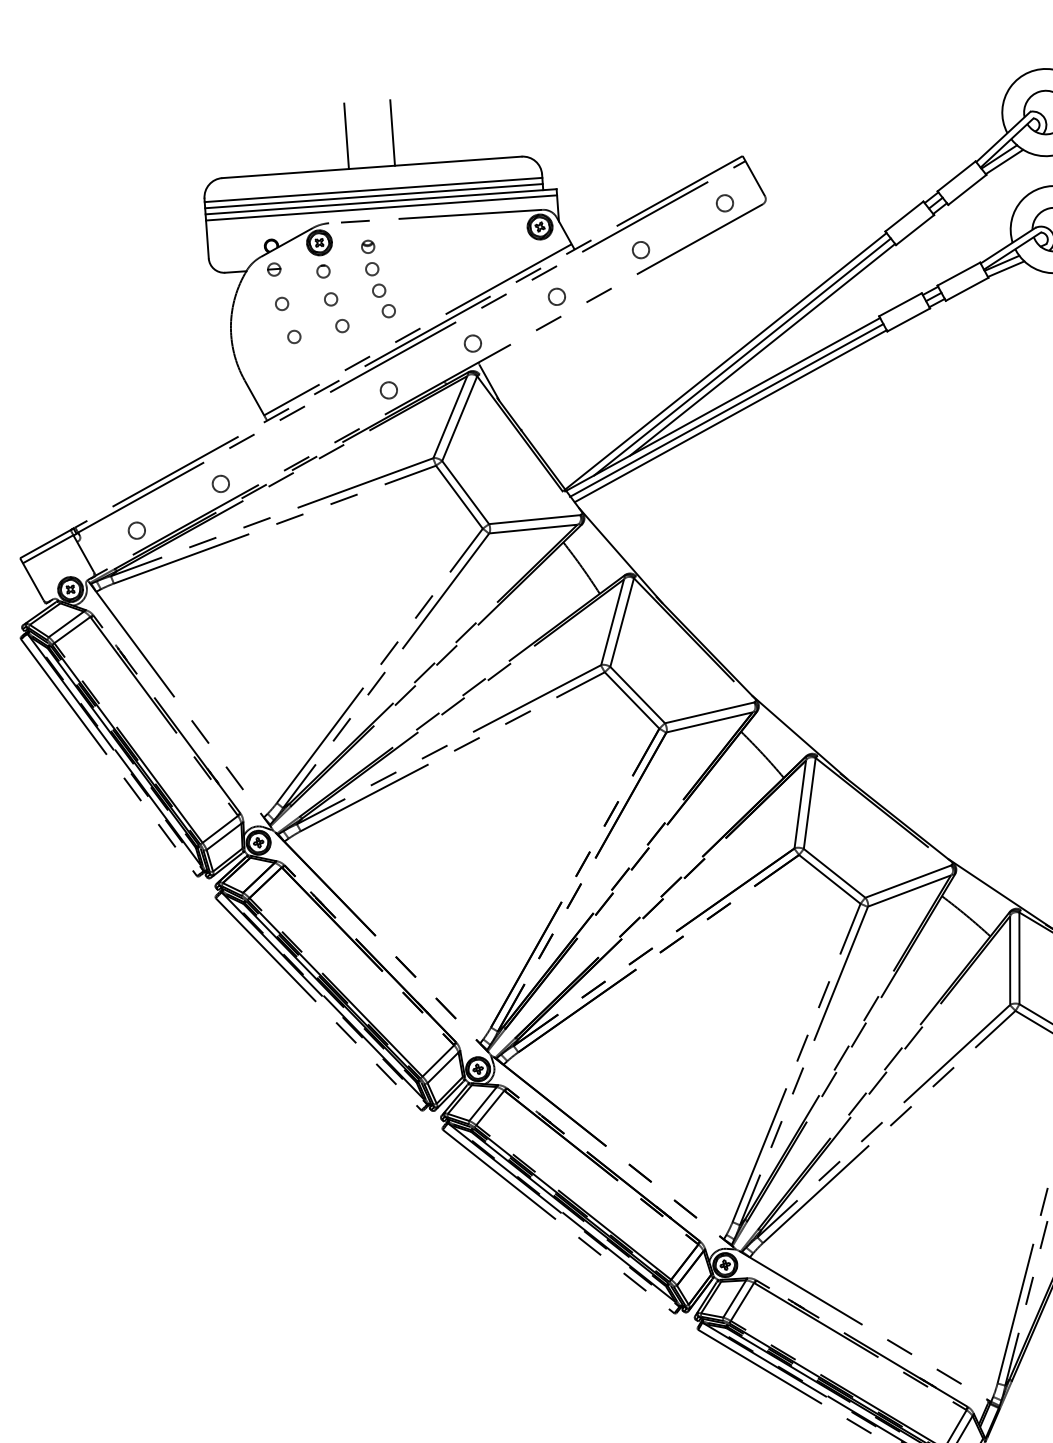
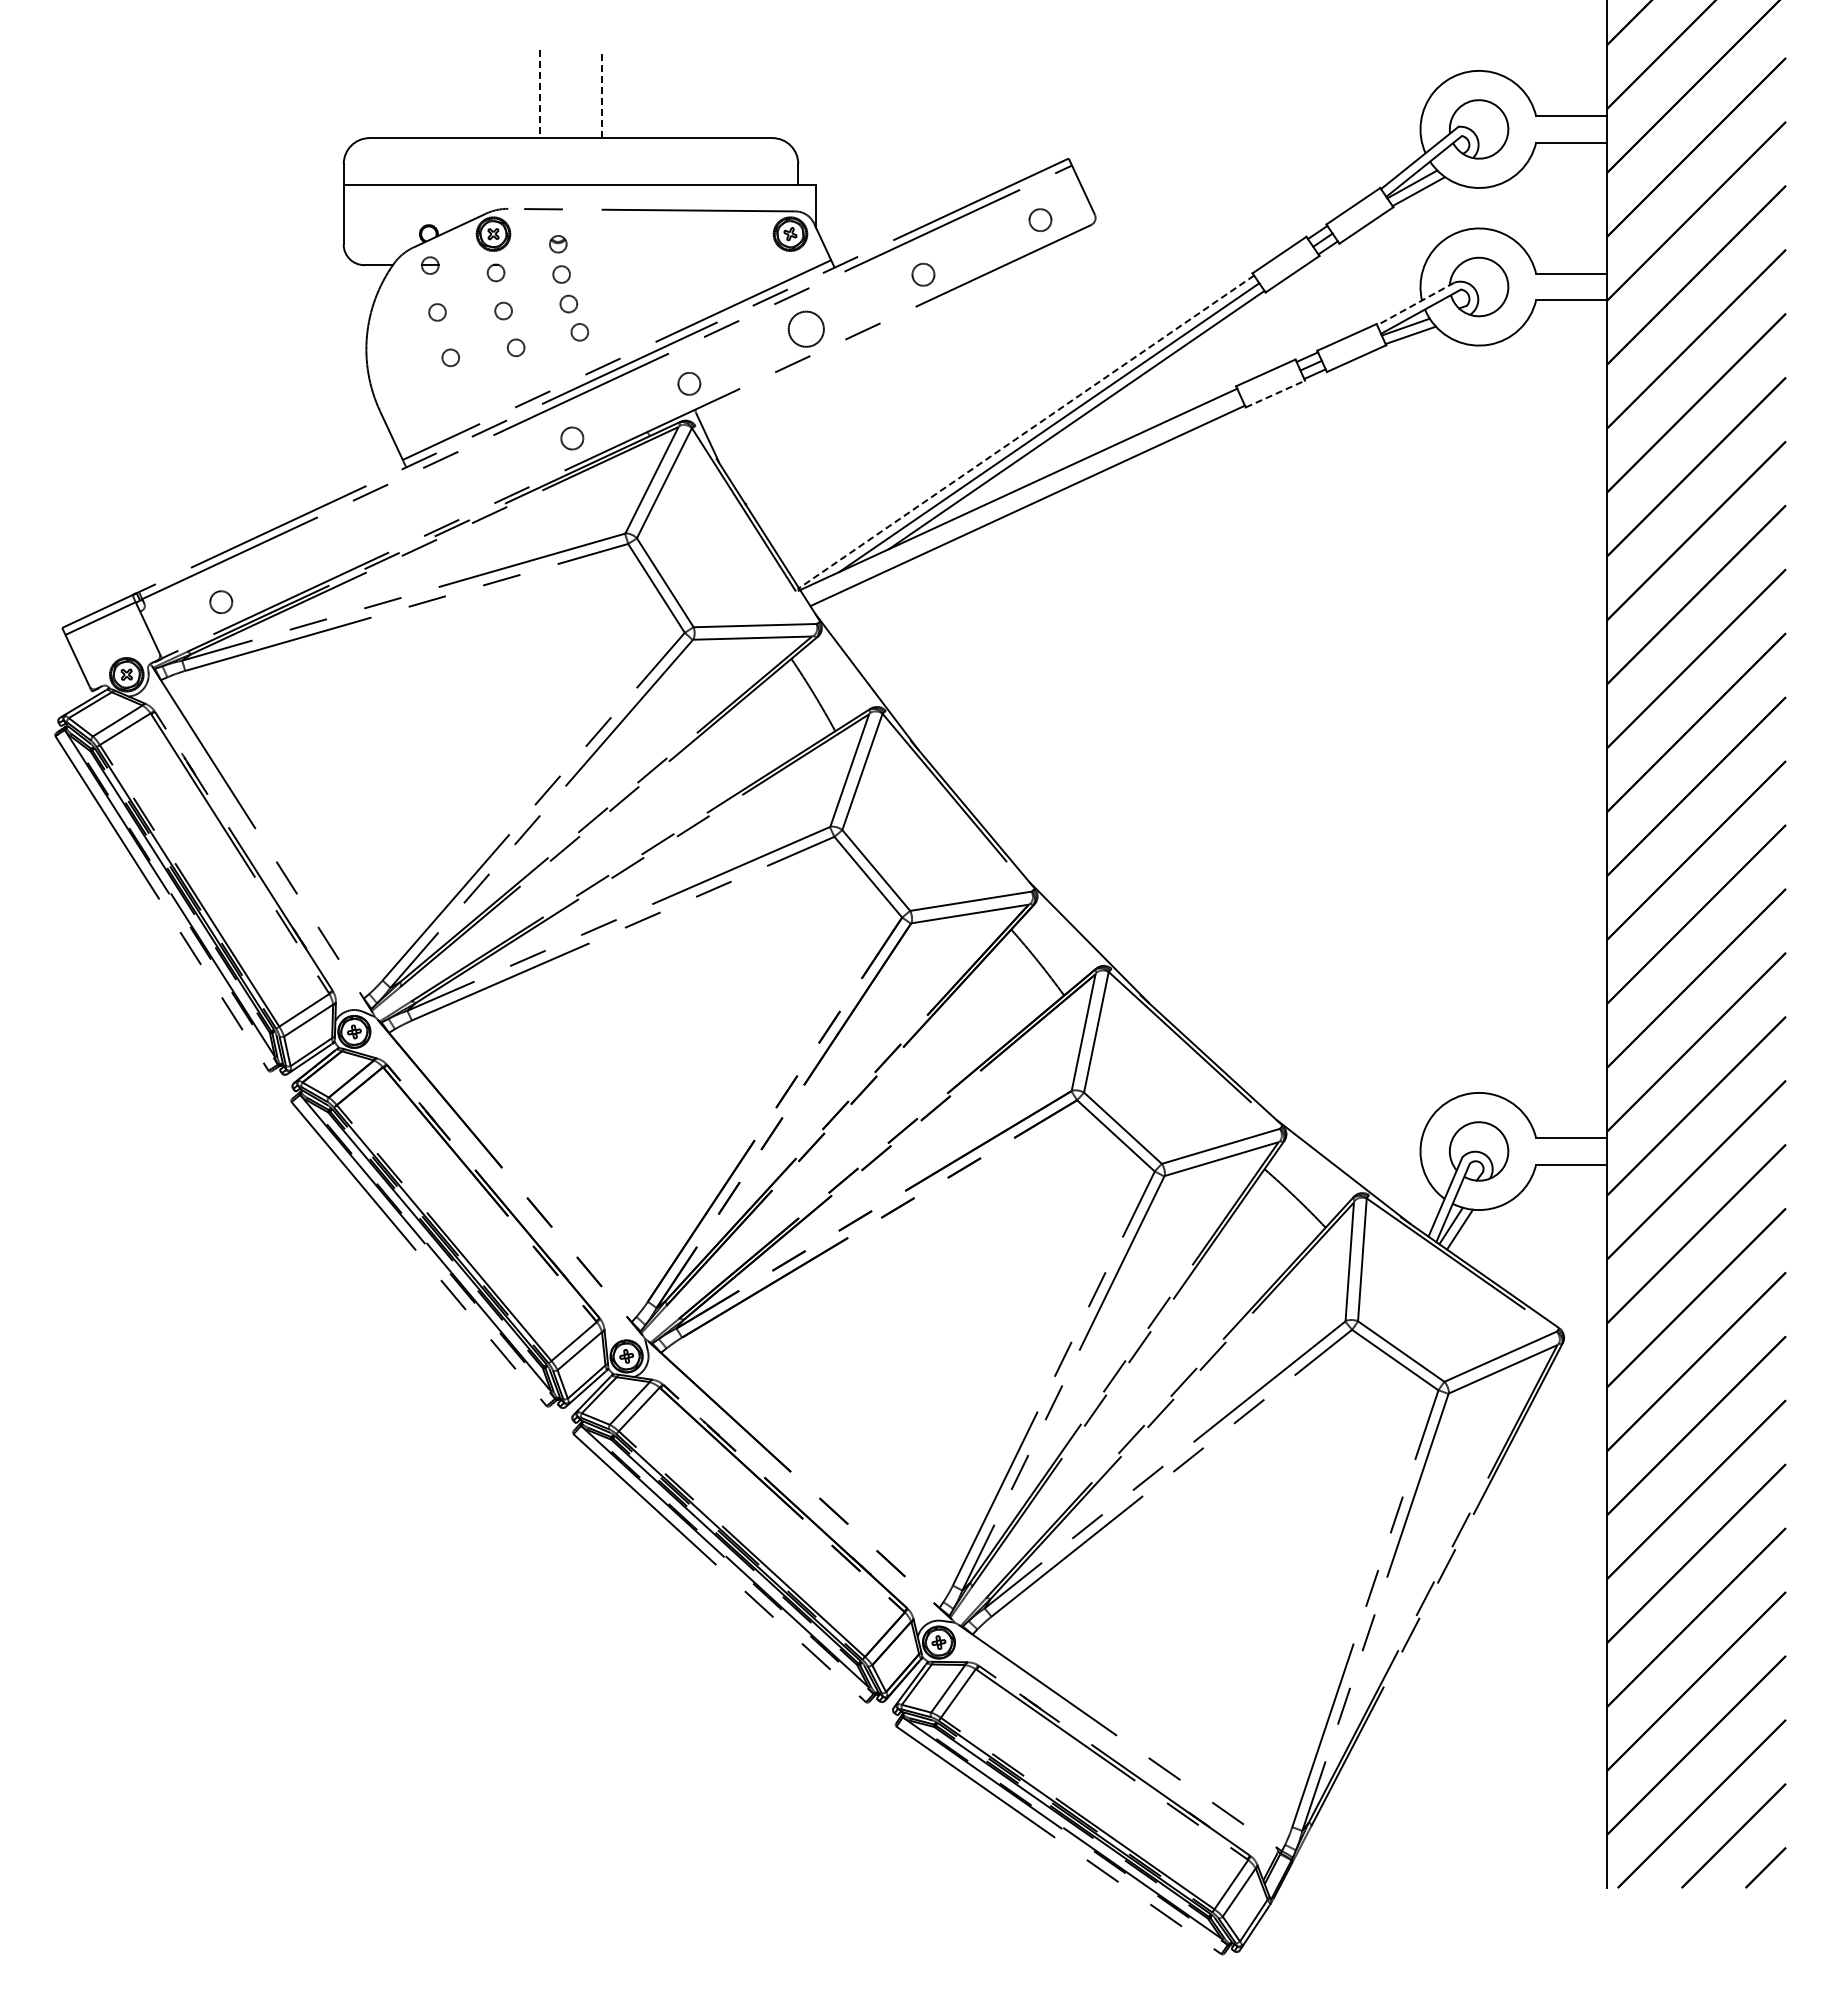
line: (392, 132) -> (602, 93), solid -> dashed
line: (346, 136) -> (540, 94), solid -> dashed
line: (373, 189) -> (570, 168), removed
line: (373, 195) -> (570, 176), removed
line: (381, 208) -> (579, 193), removed
line: (1008, 245) -> (1415, 304), solid -> dashed
circle: (557, 296) -> (806, 329), size x1.6
line: (908, 320) -> (1275, 394), solid -> dashed
line: (725, 361) -> (1025, 432), solid -> dashed
line: (726, 410) -> (1022, 497), removed
circle: (221, 483) -> (338, 547), removed

